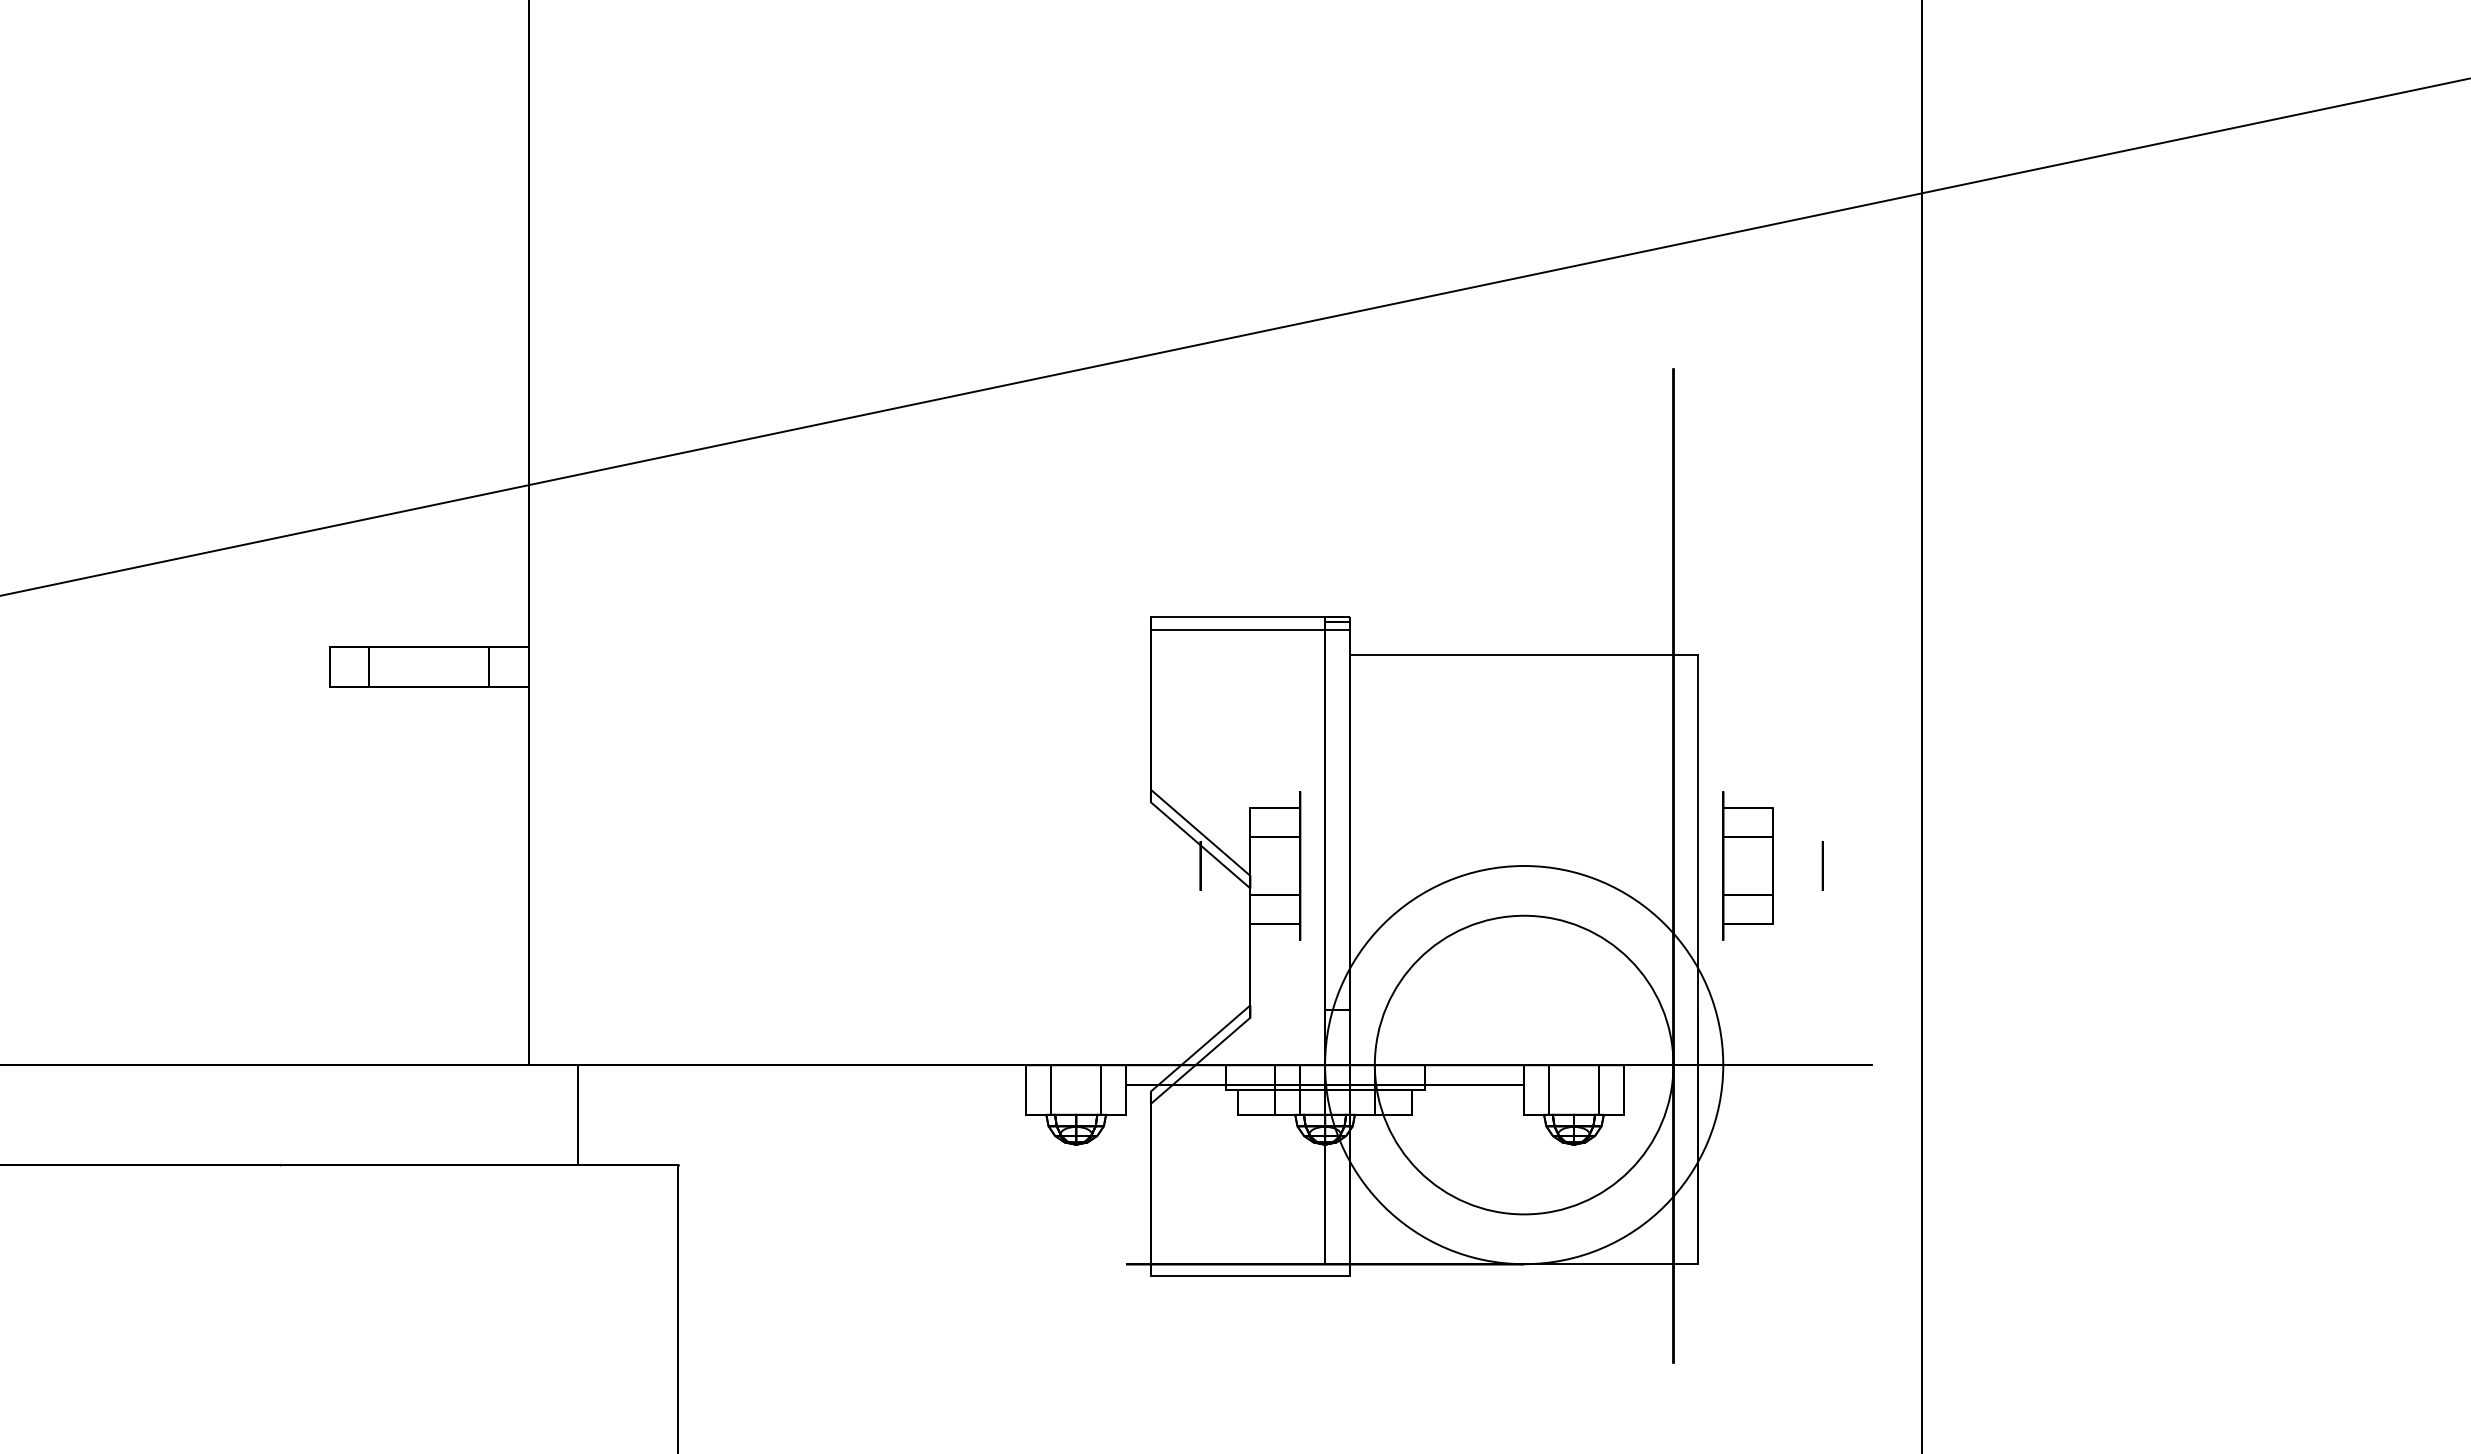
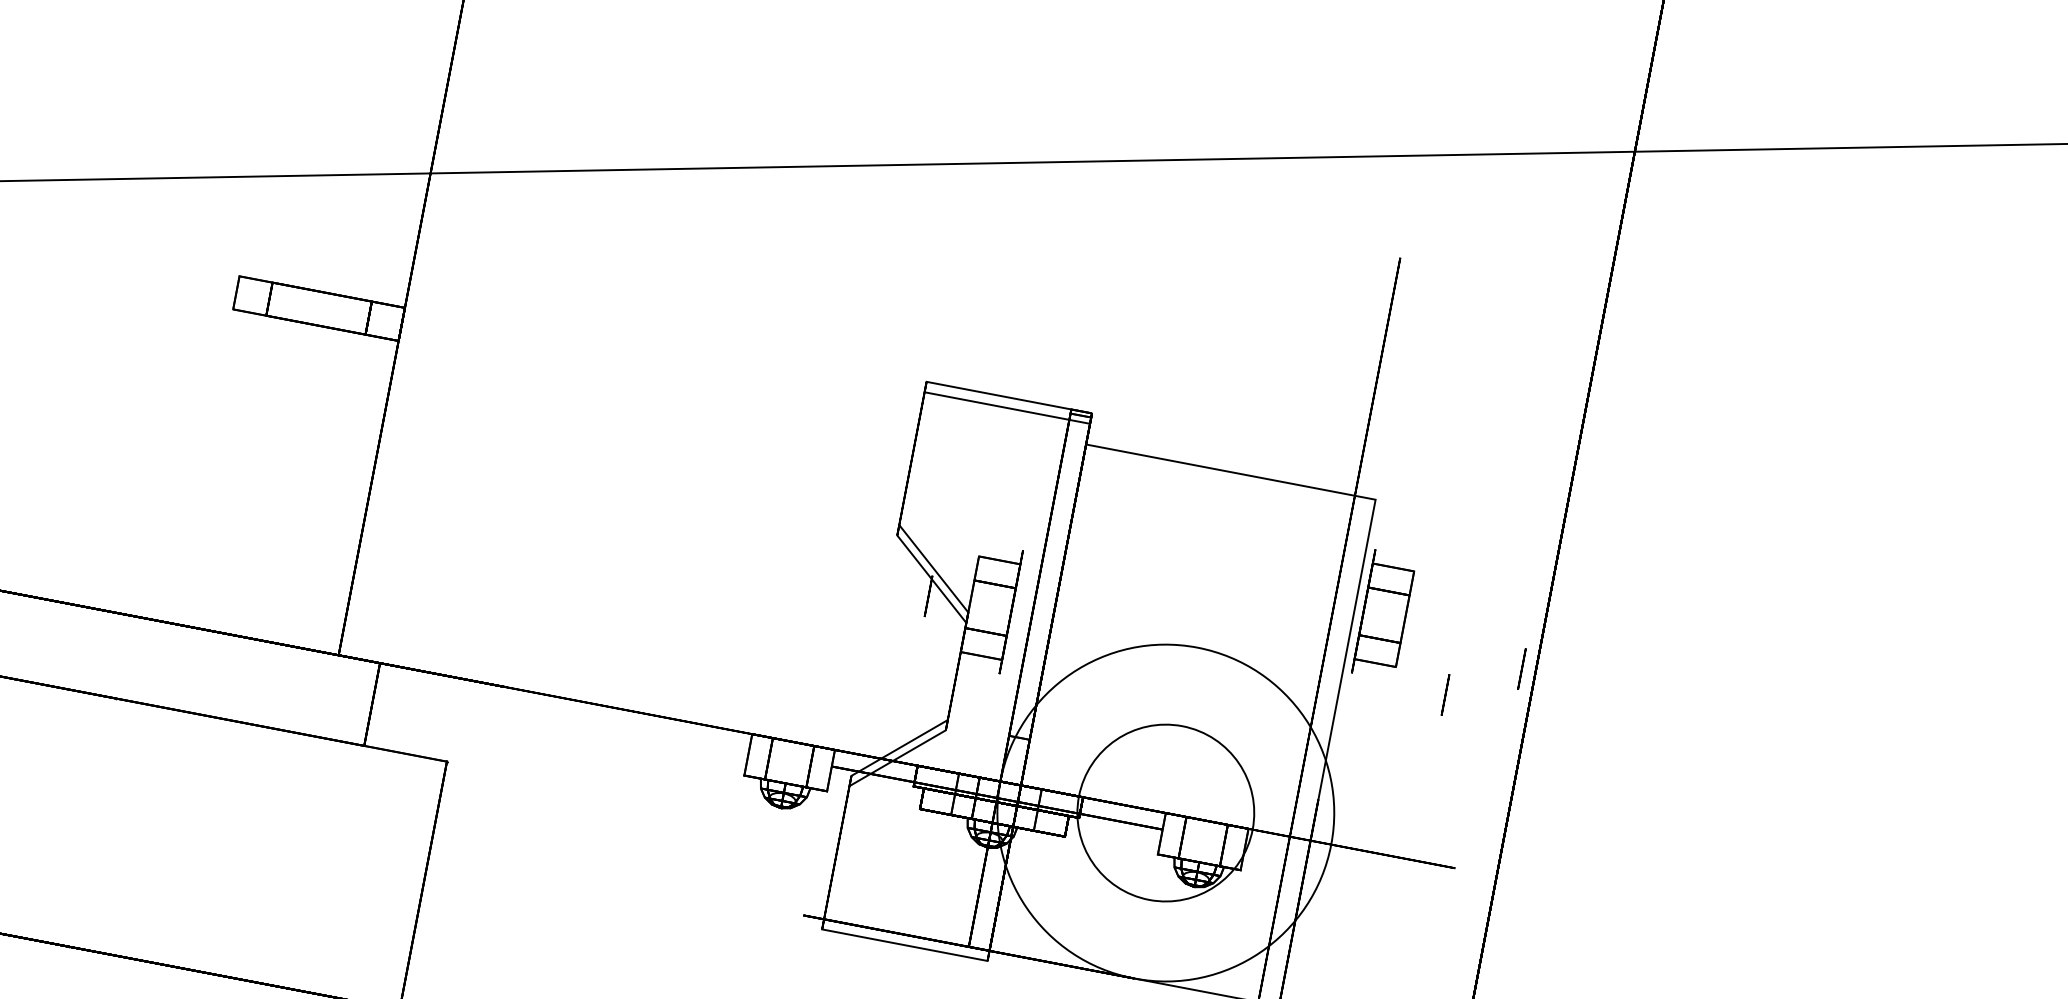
circle: (1905, 818) -> (1521, 668), added
part: (1747, 865) -> (1383, 614), moved
circle: (1523, 1064) -> (1165, 812), size x0.7

